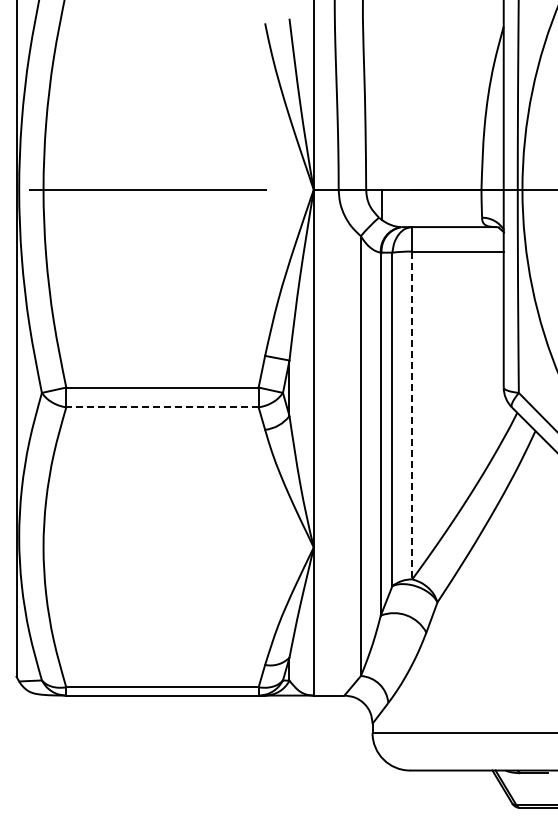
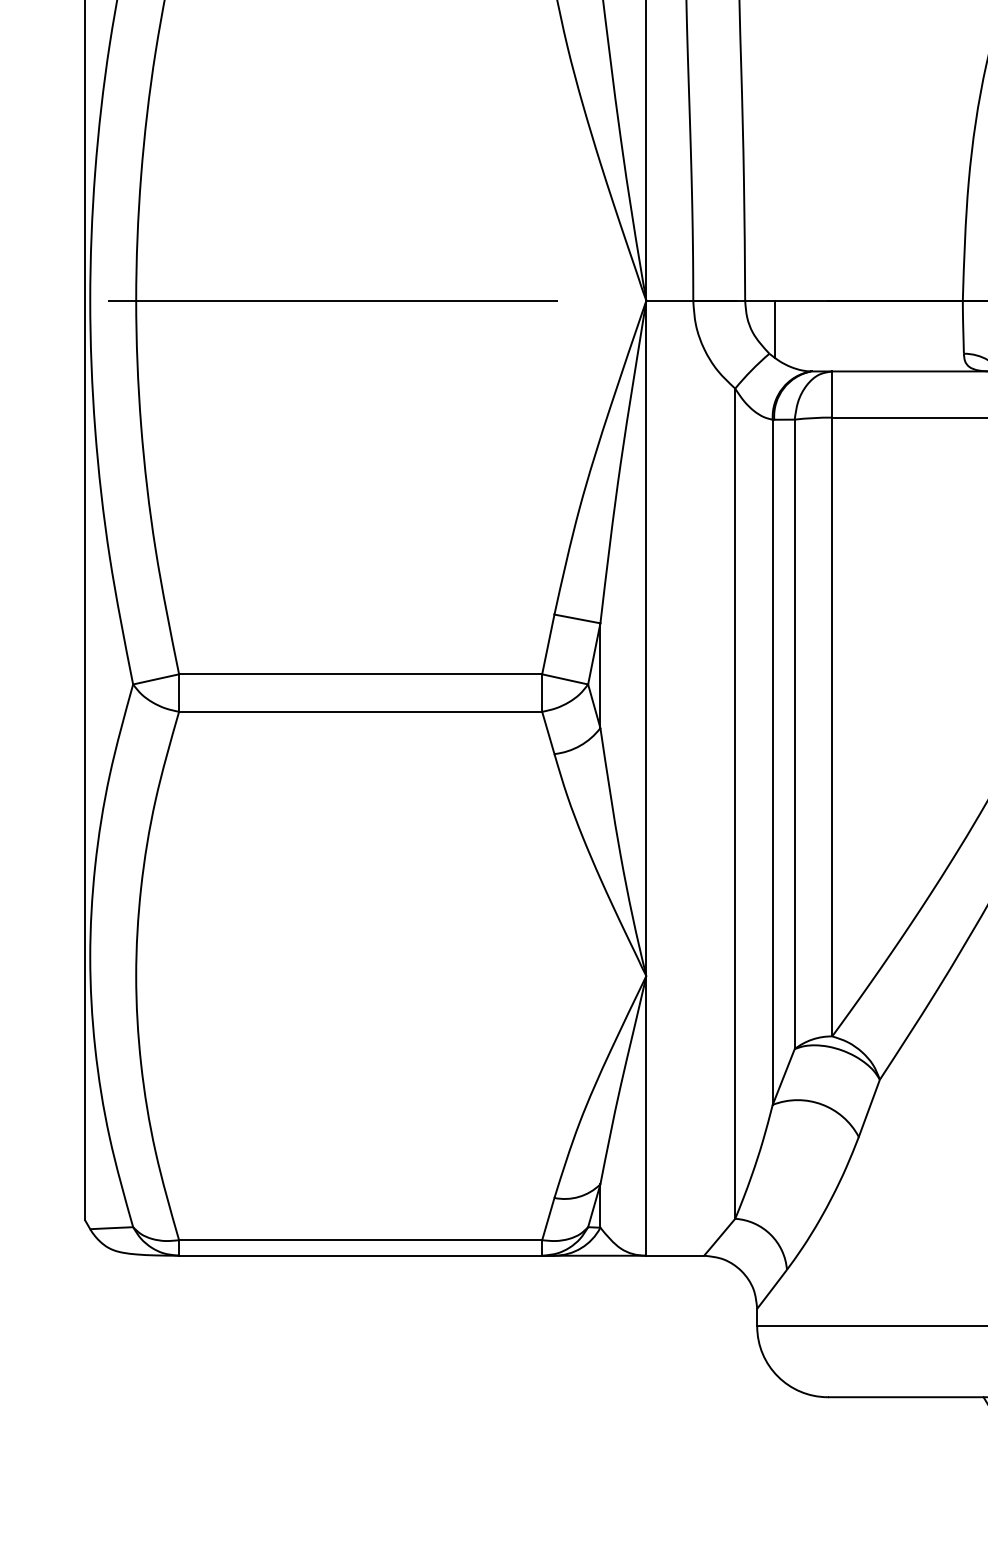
line: (161, 407) -> (358, 711), dashed -> solid
line: (412, 415) -> (832, 727), dashed -> solid

